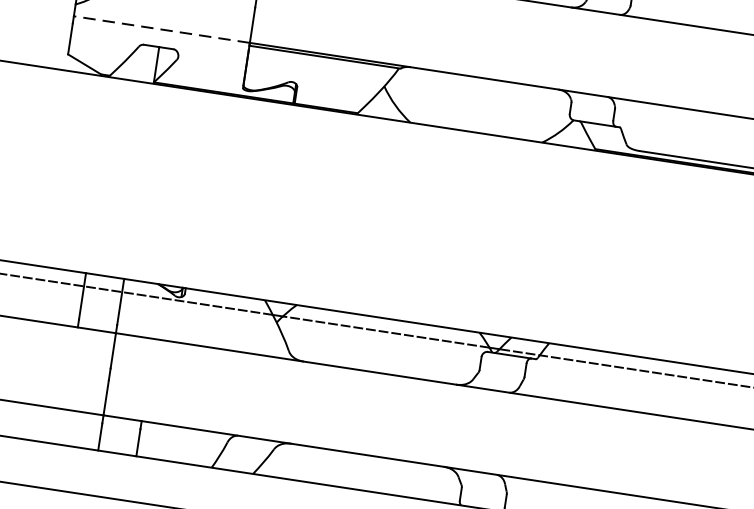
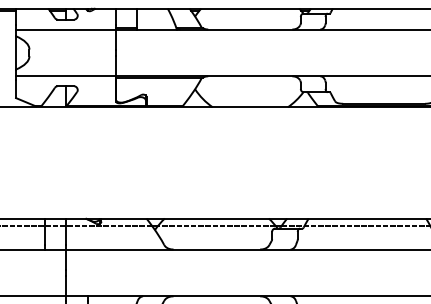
line: (160, 29) -> (65, 76), dashed -> solid

